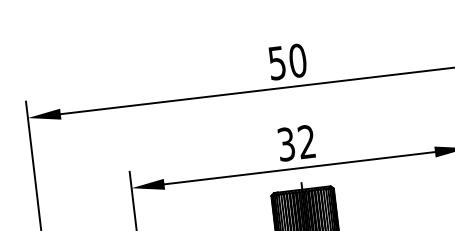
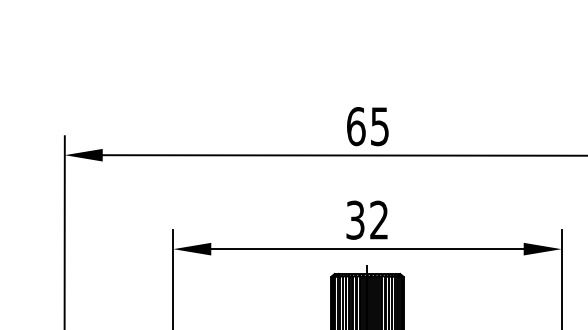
text: (287, 61) -> (368, 126), 50 -> 65

